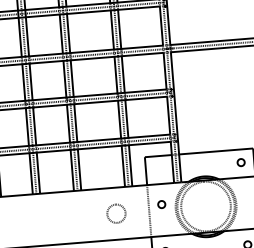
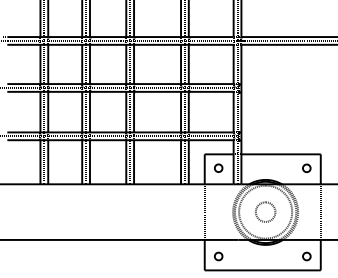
part: (161, 203) -> (218, 167), moved
part: (115, 205) -> (265, 203), moved

